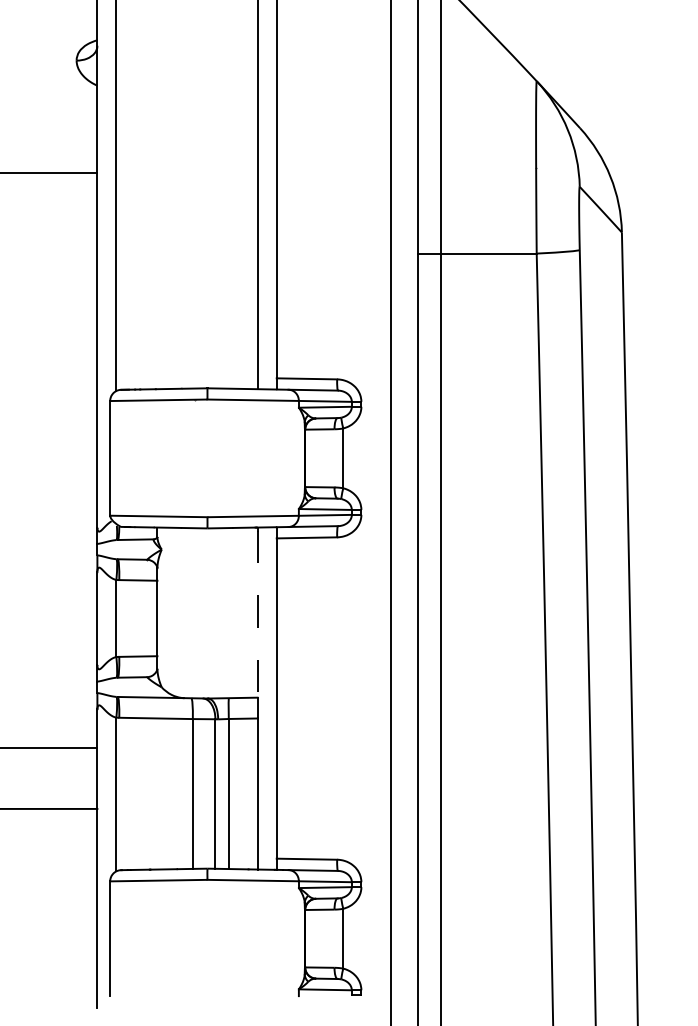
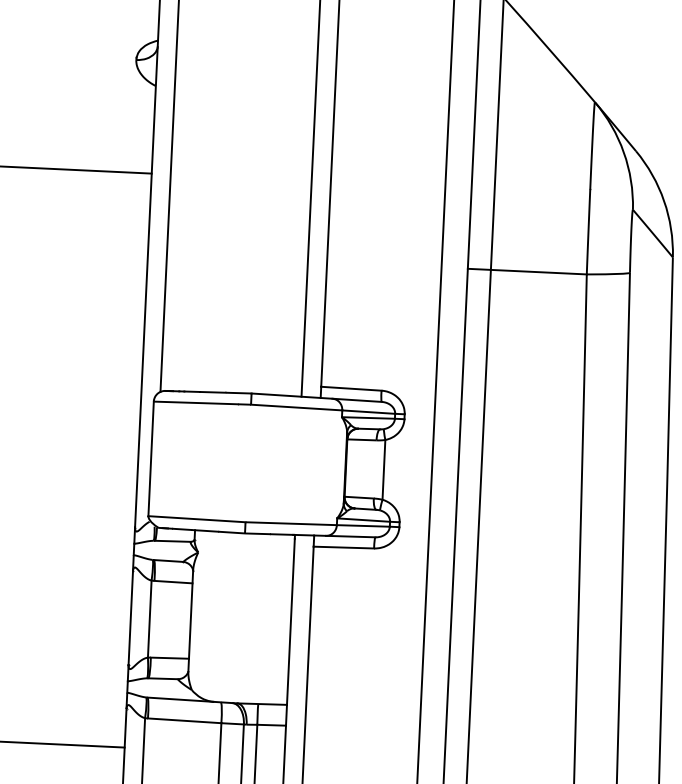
line: (257, 615) -> (290, 622), dashed -> solid

